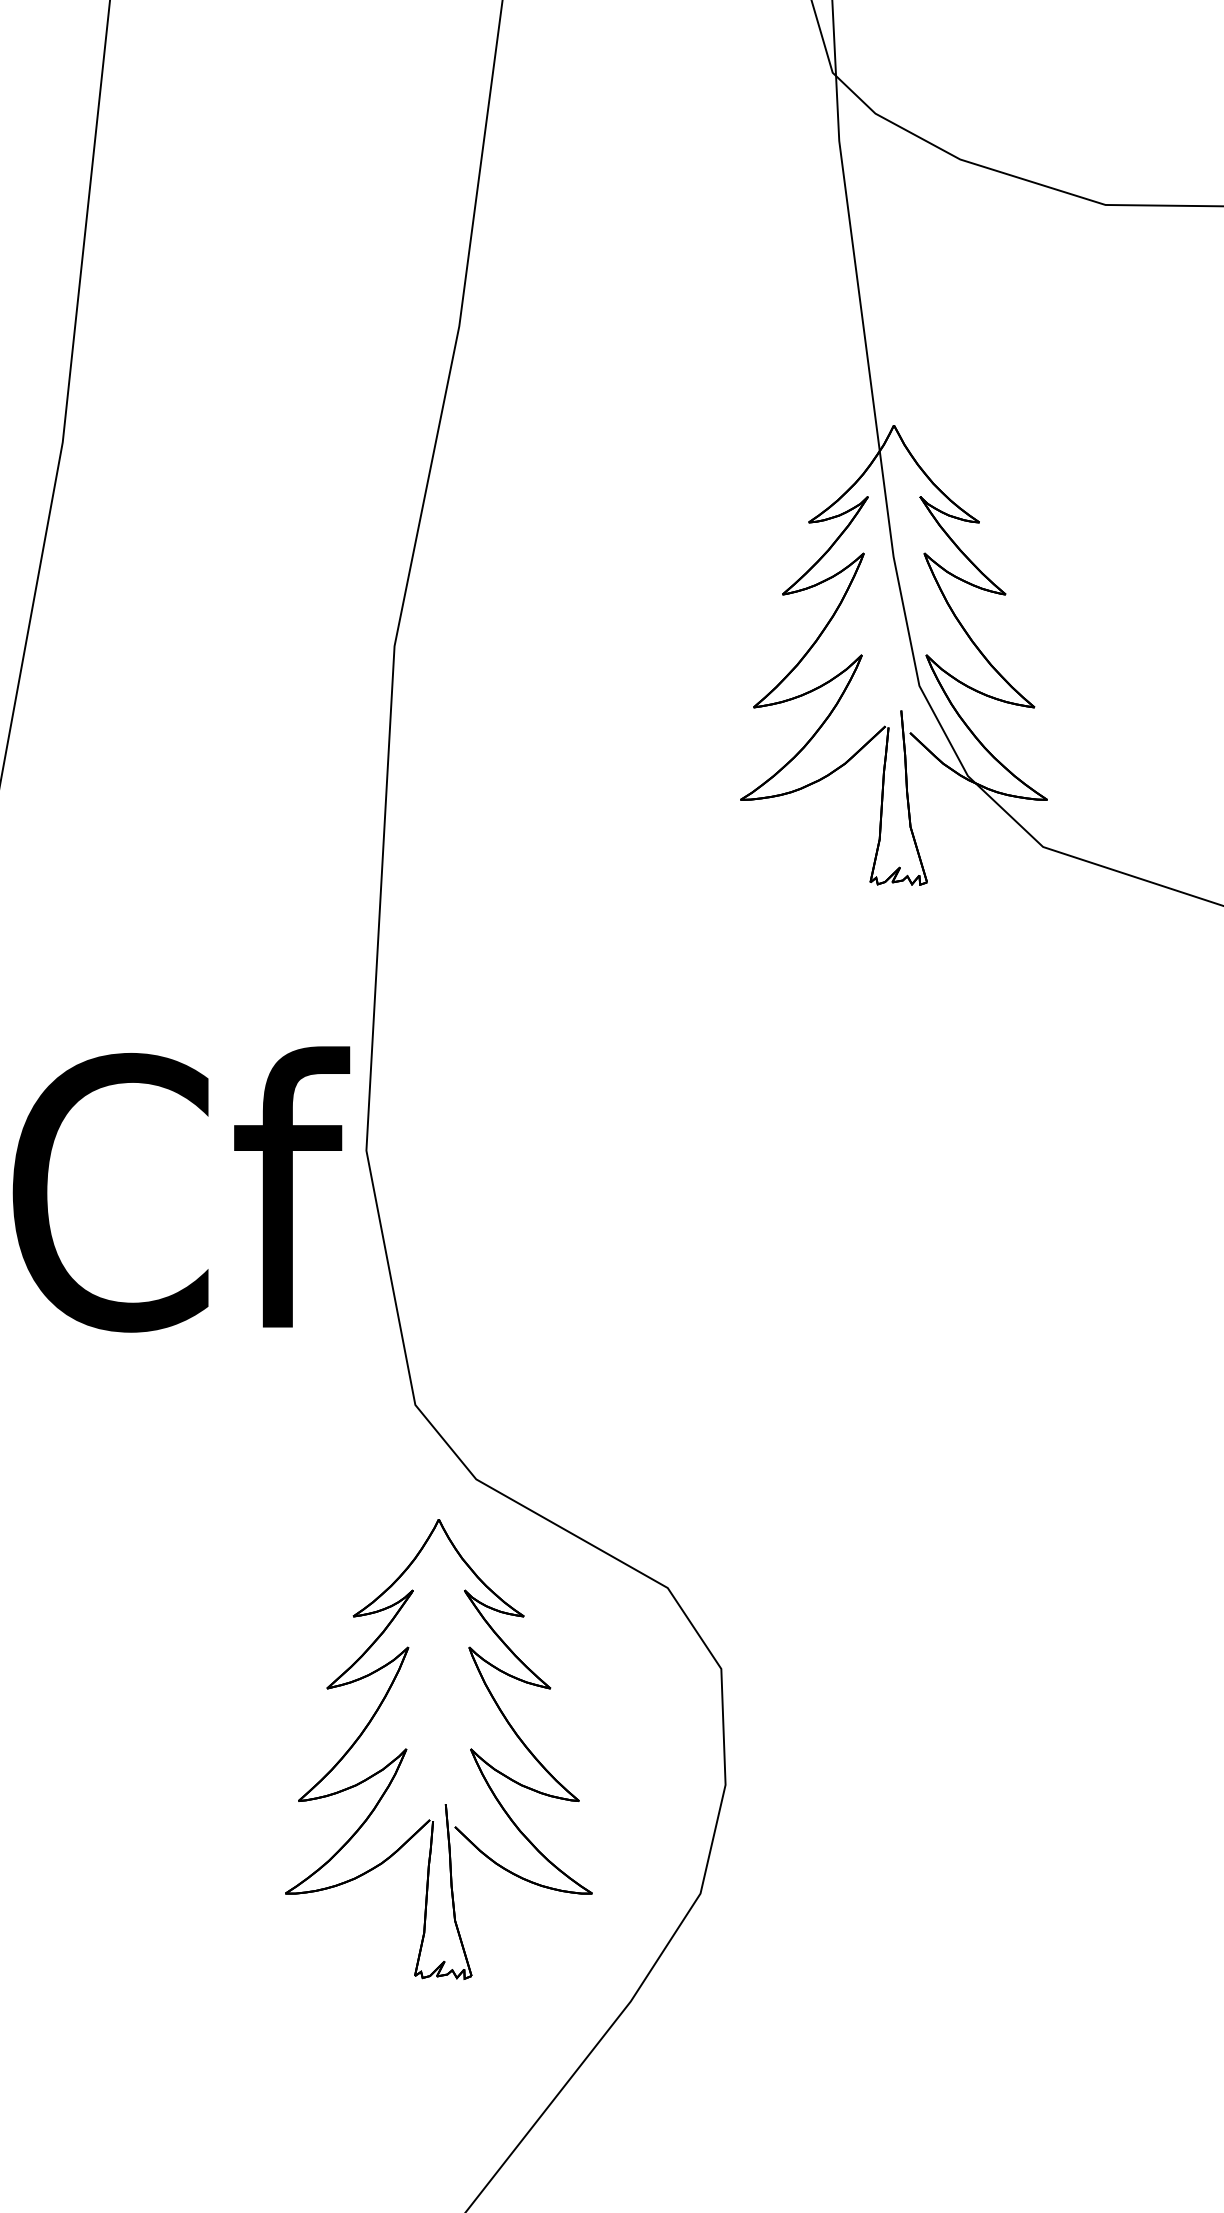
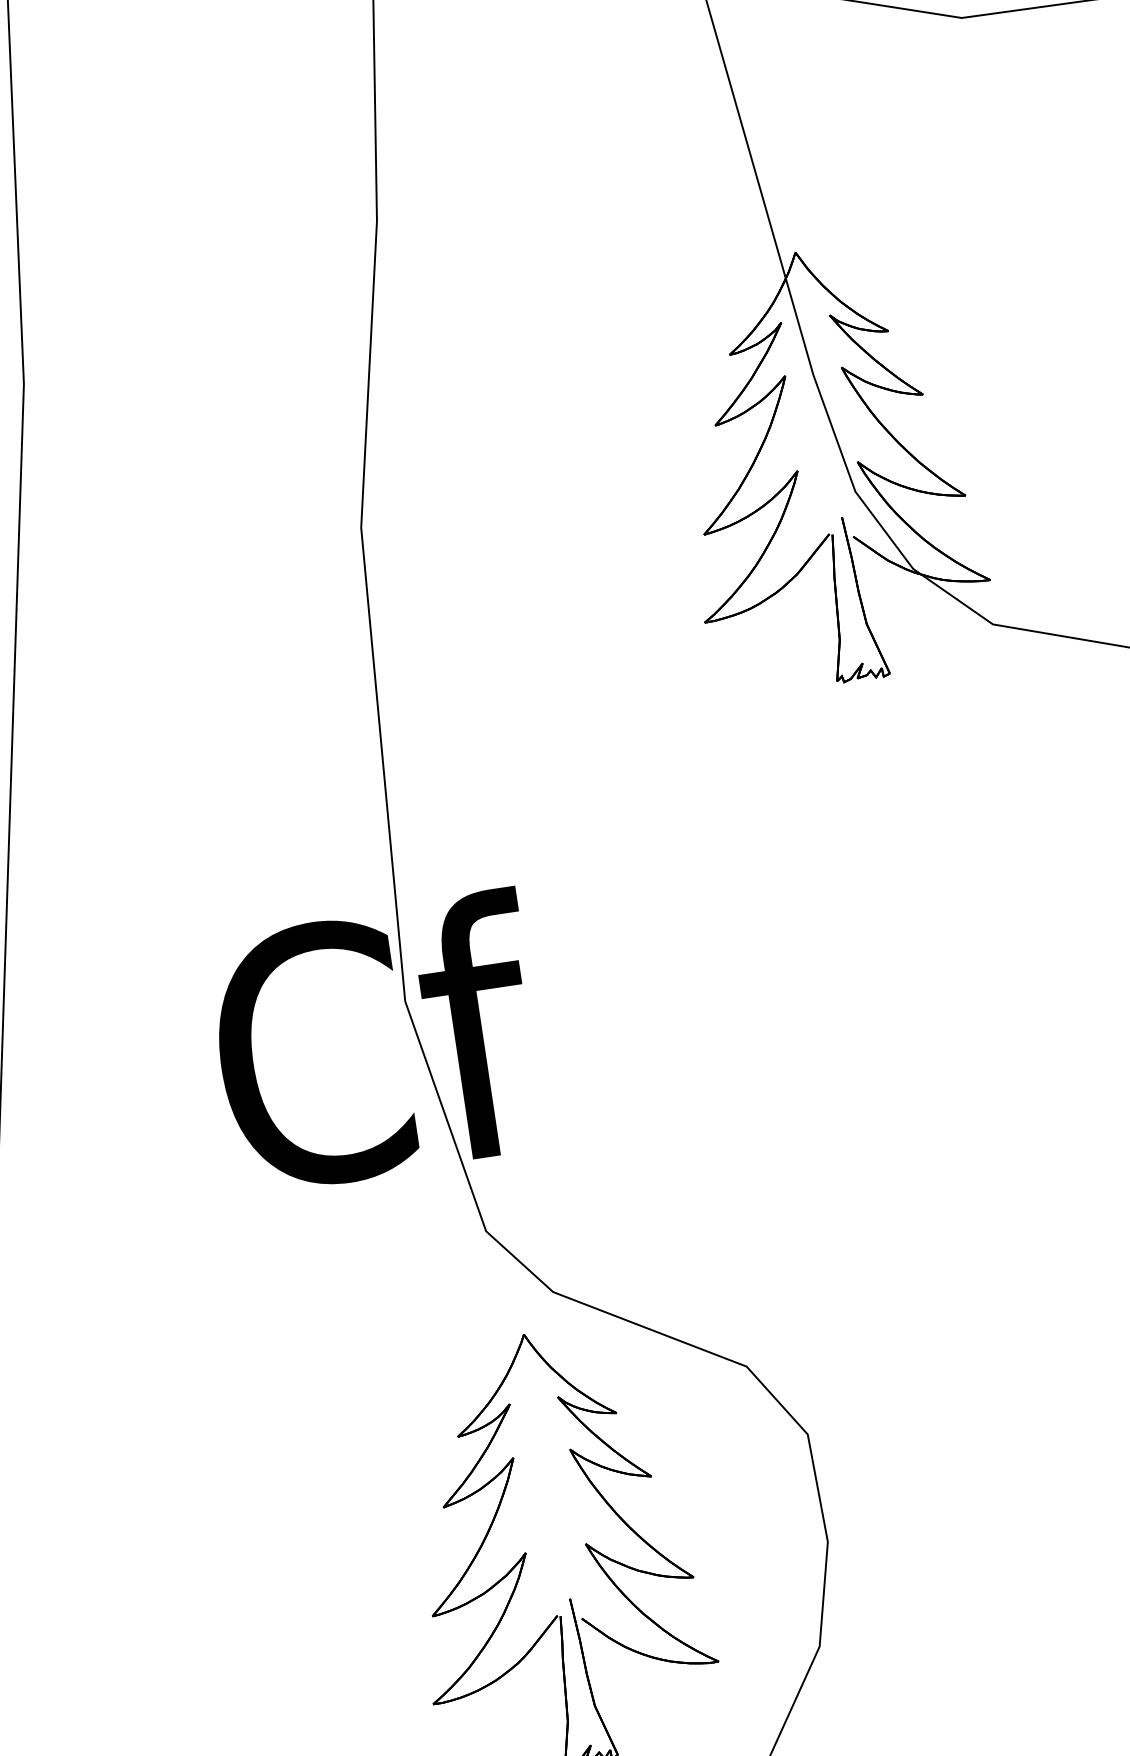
text: (181, 1189) -> (378, 1042), moved

